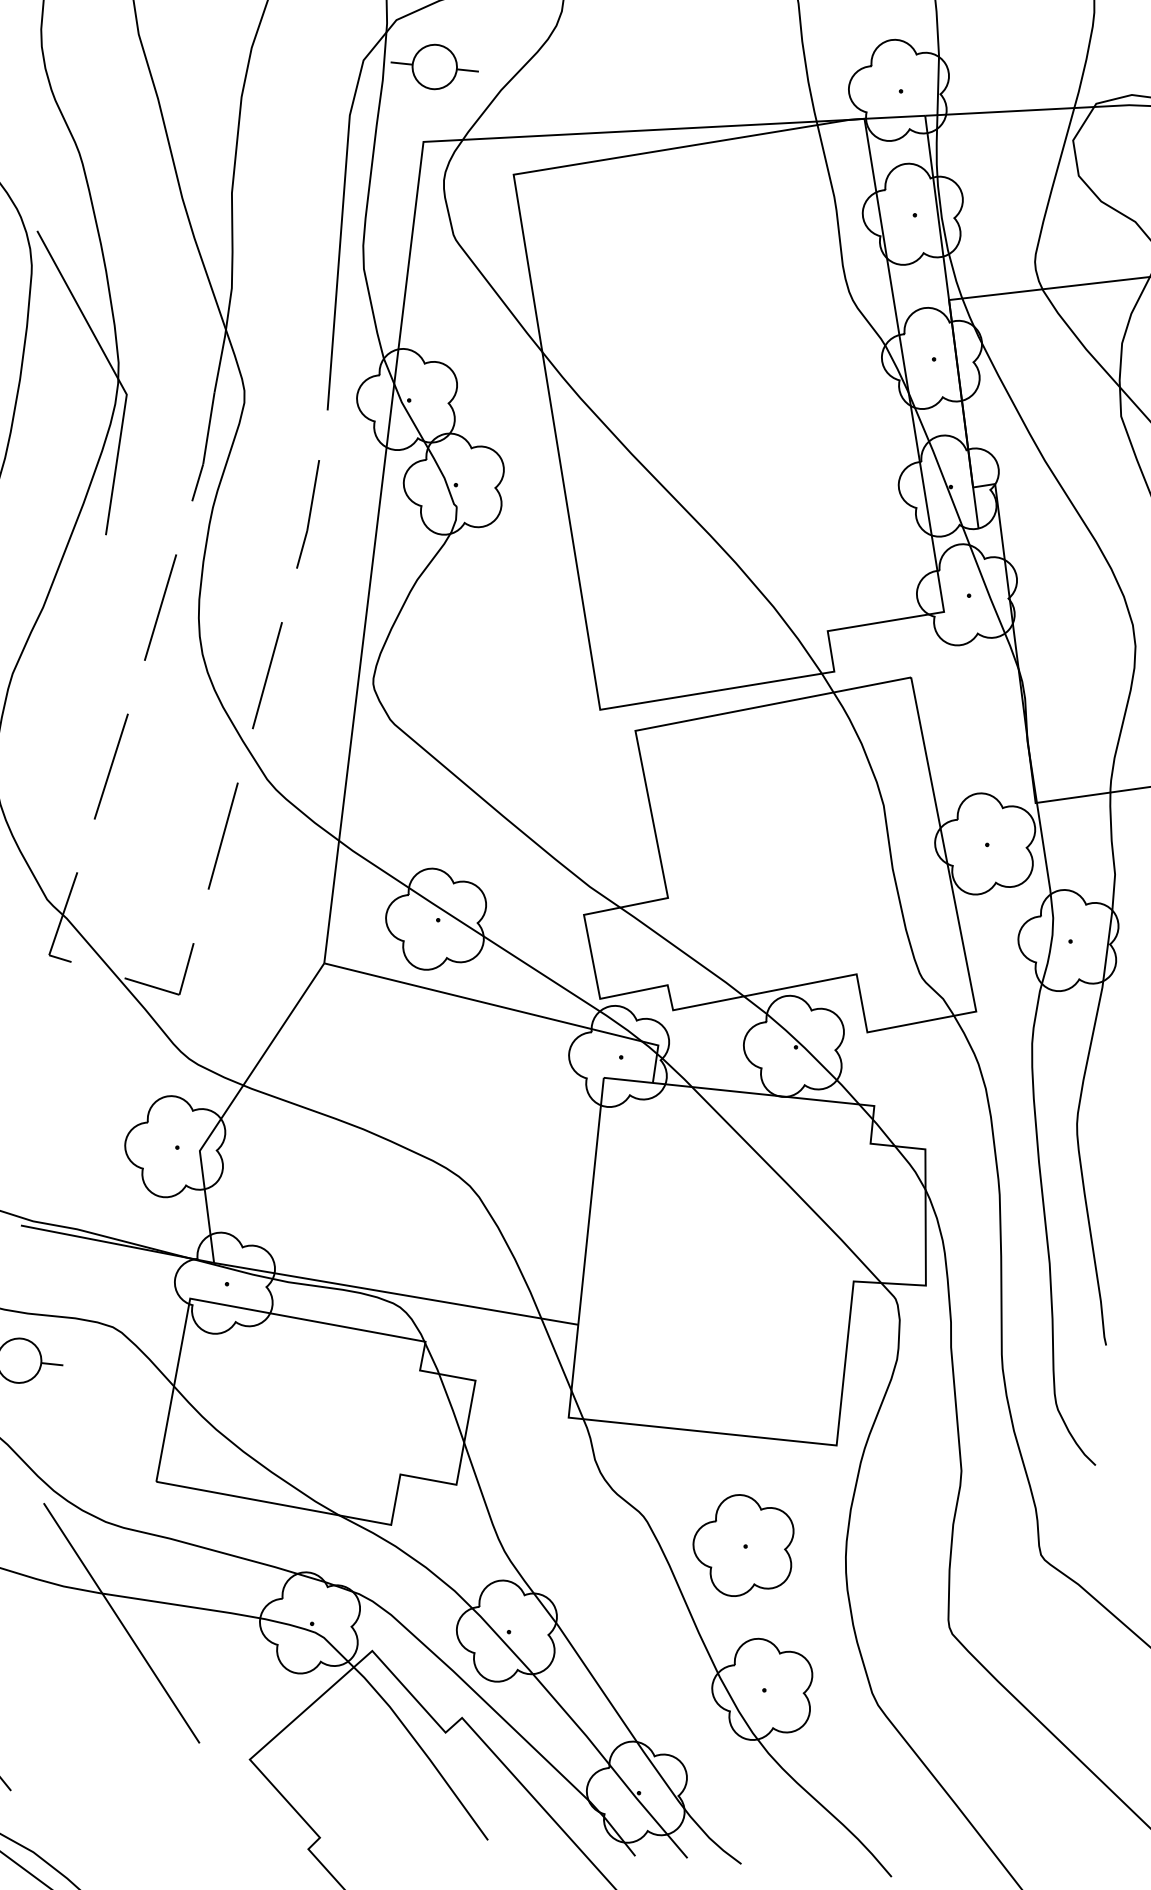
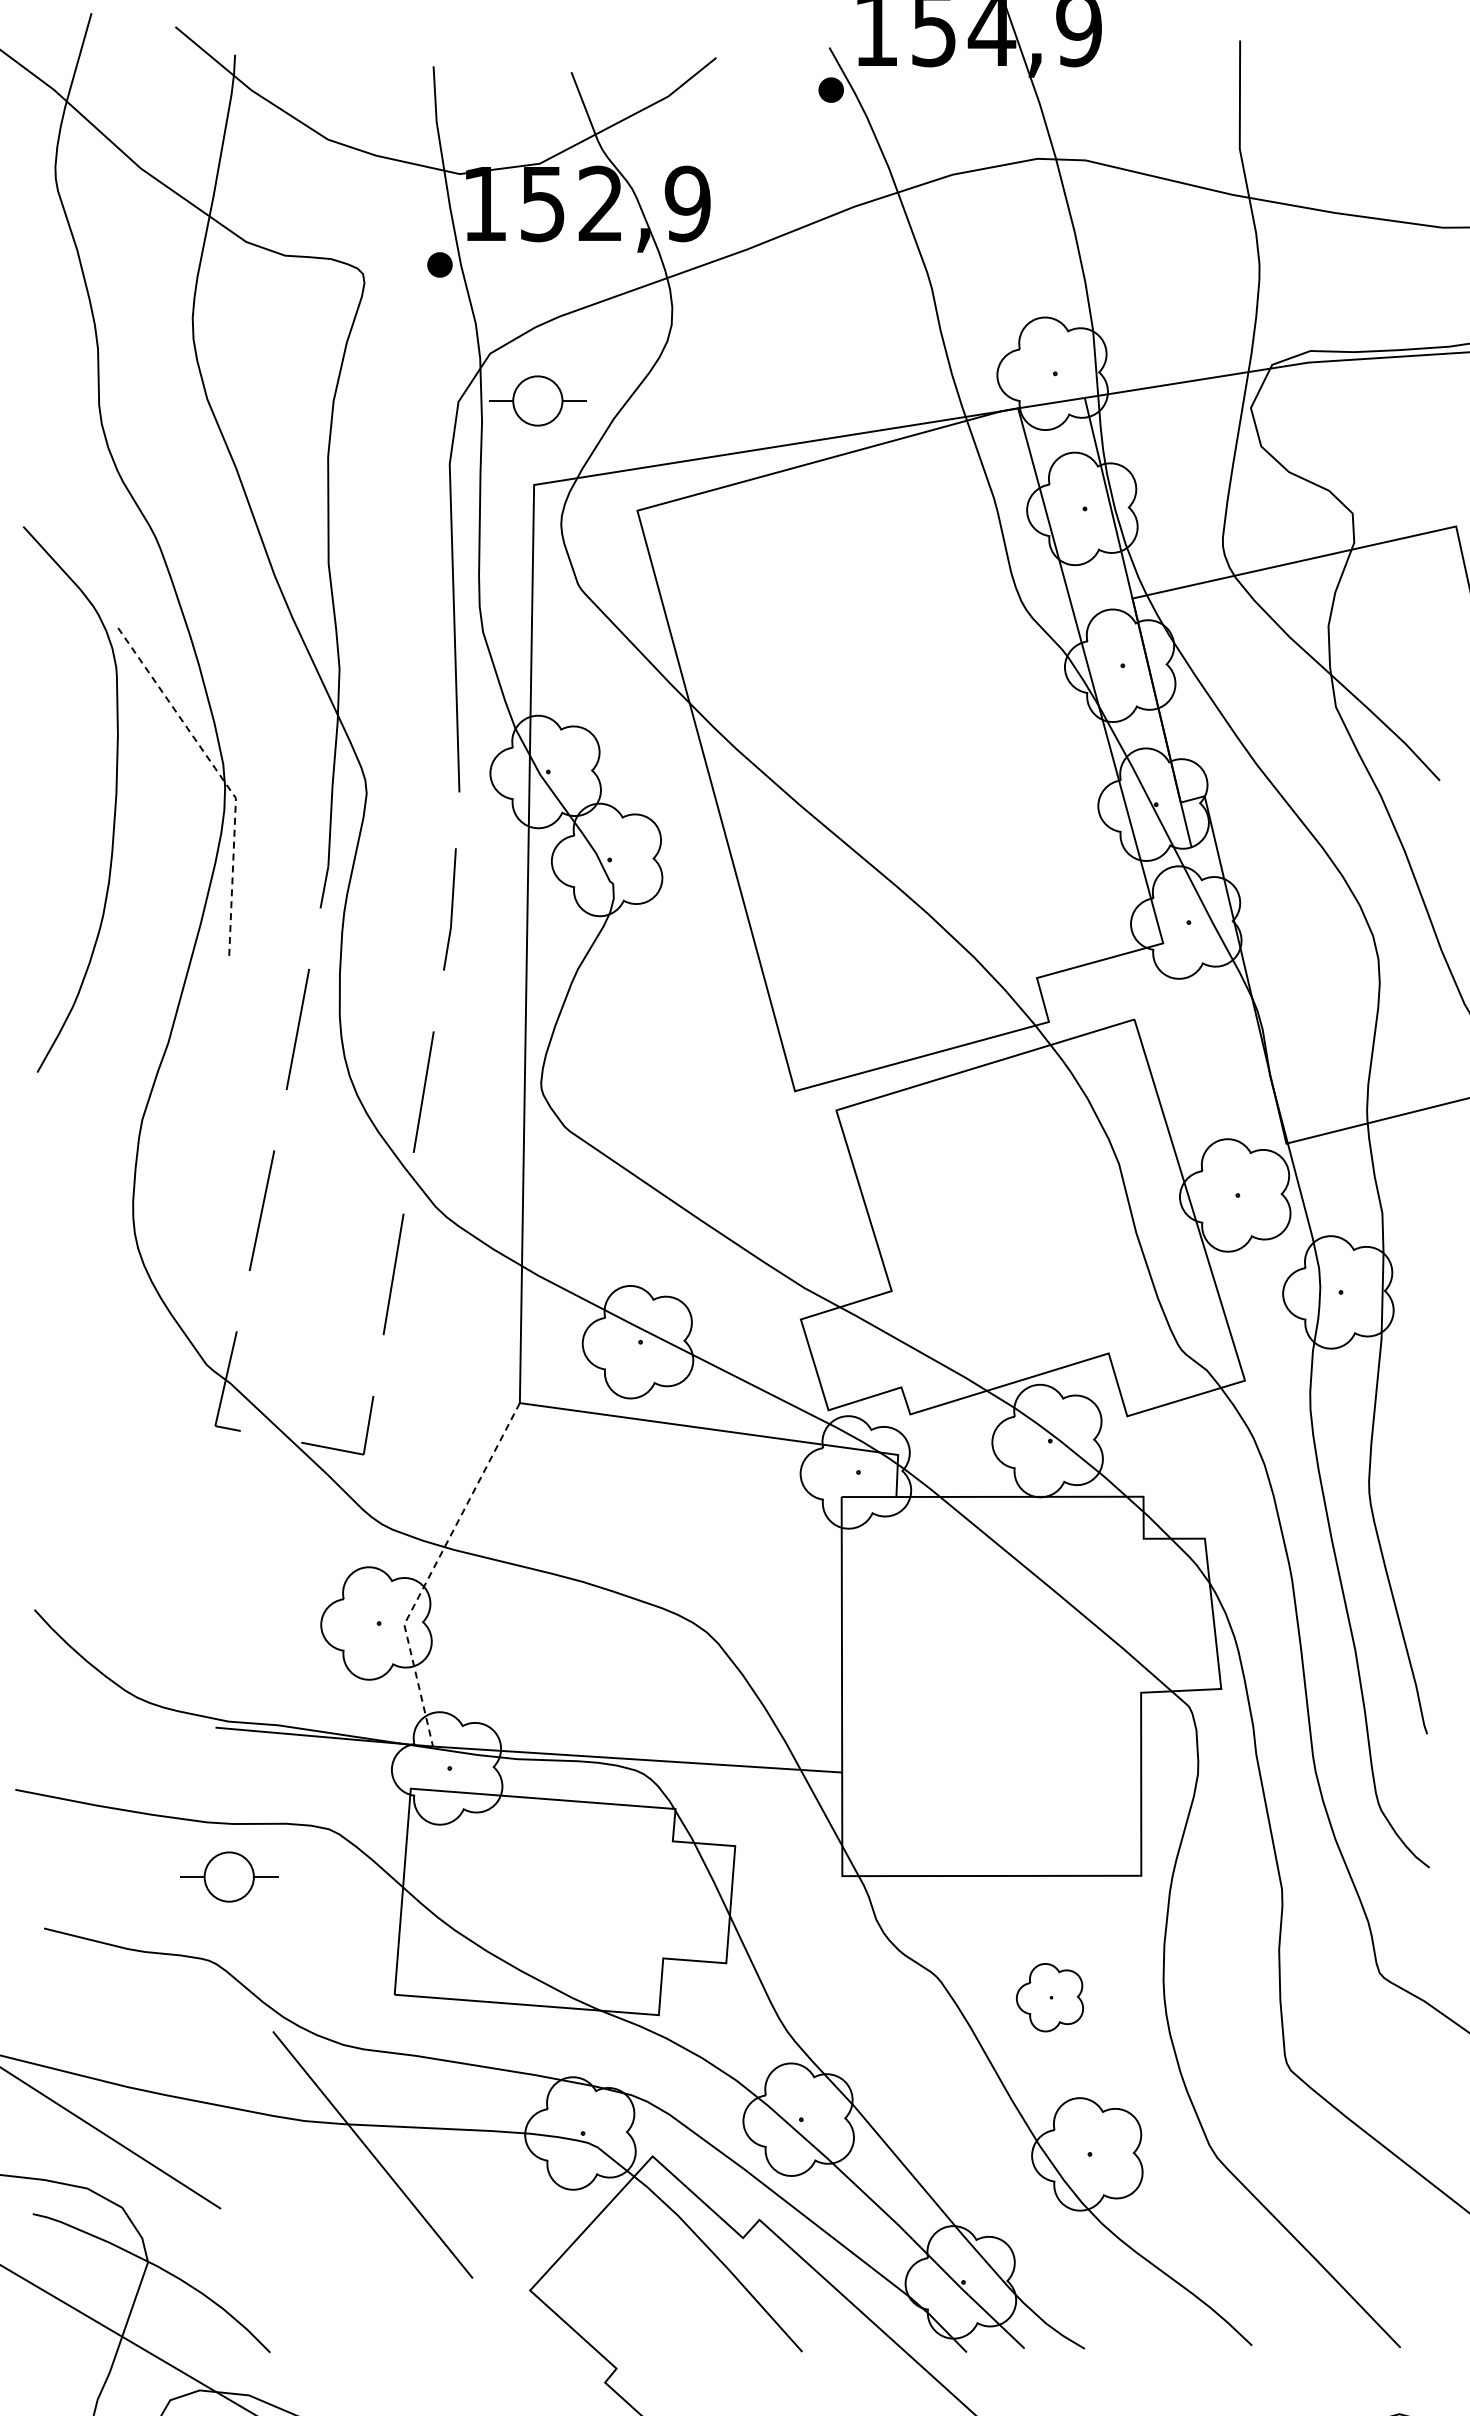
line: (116, 375) -> (222, 778), solid -> dashed
line: (230, 1105) -> (432, 1570), solid -> dashed
part: (742, 1545) -> (1049, 1997), size x0.6

